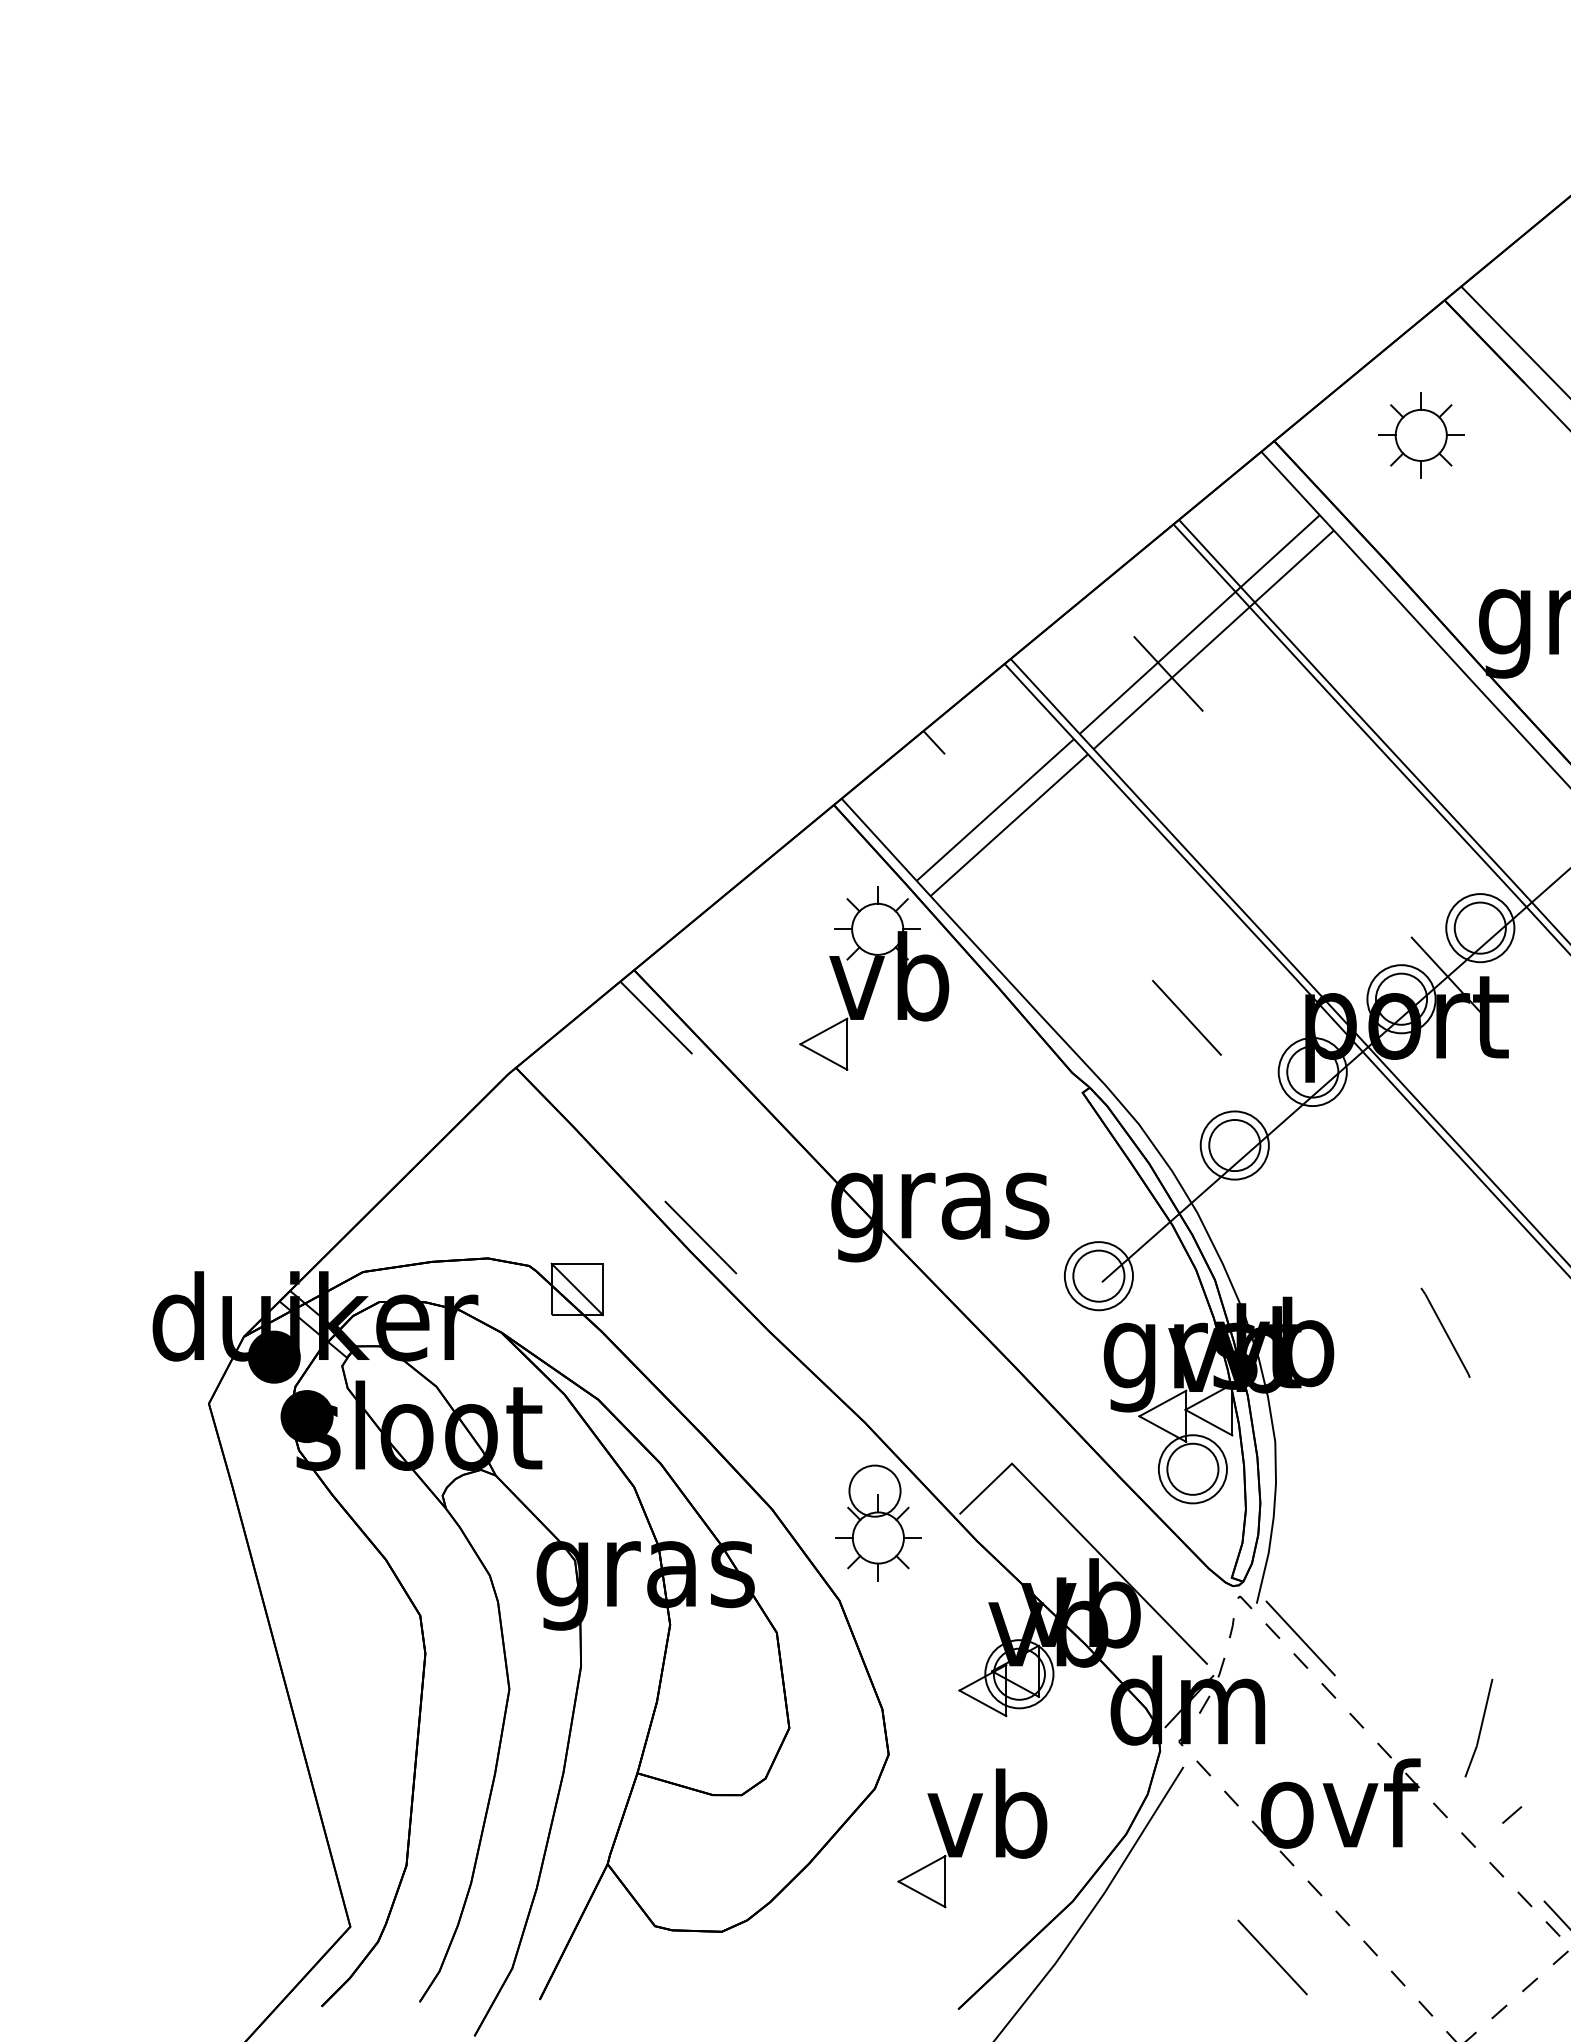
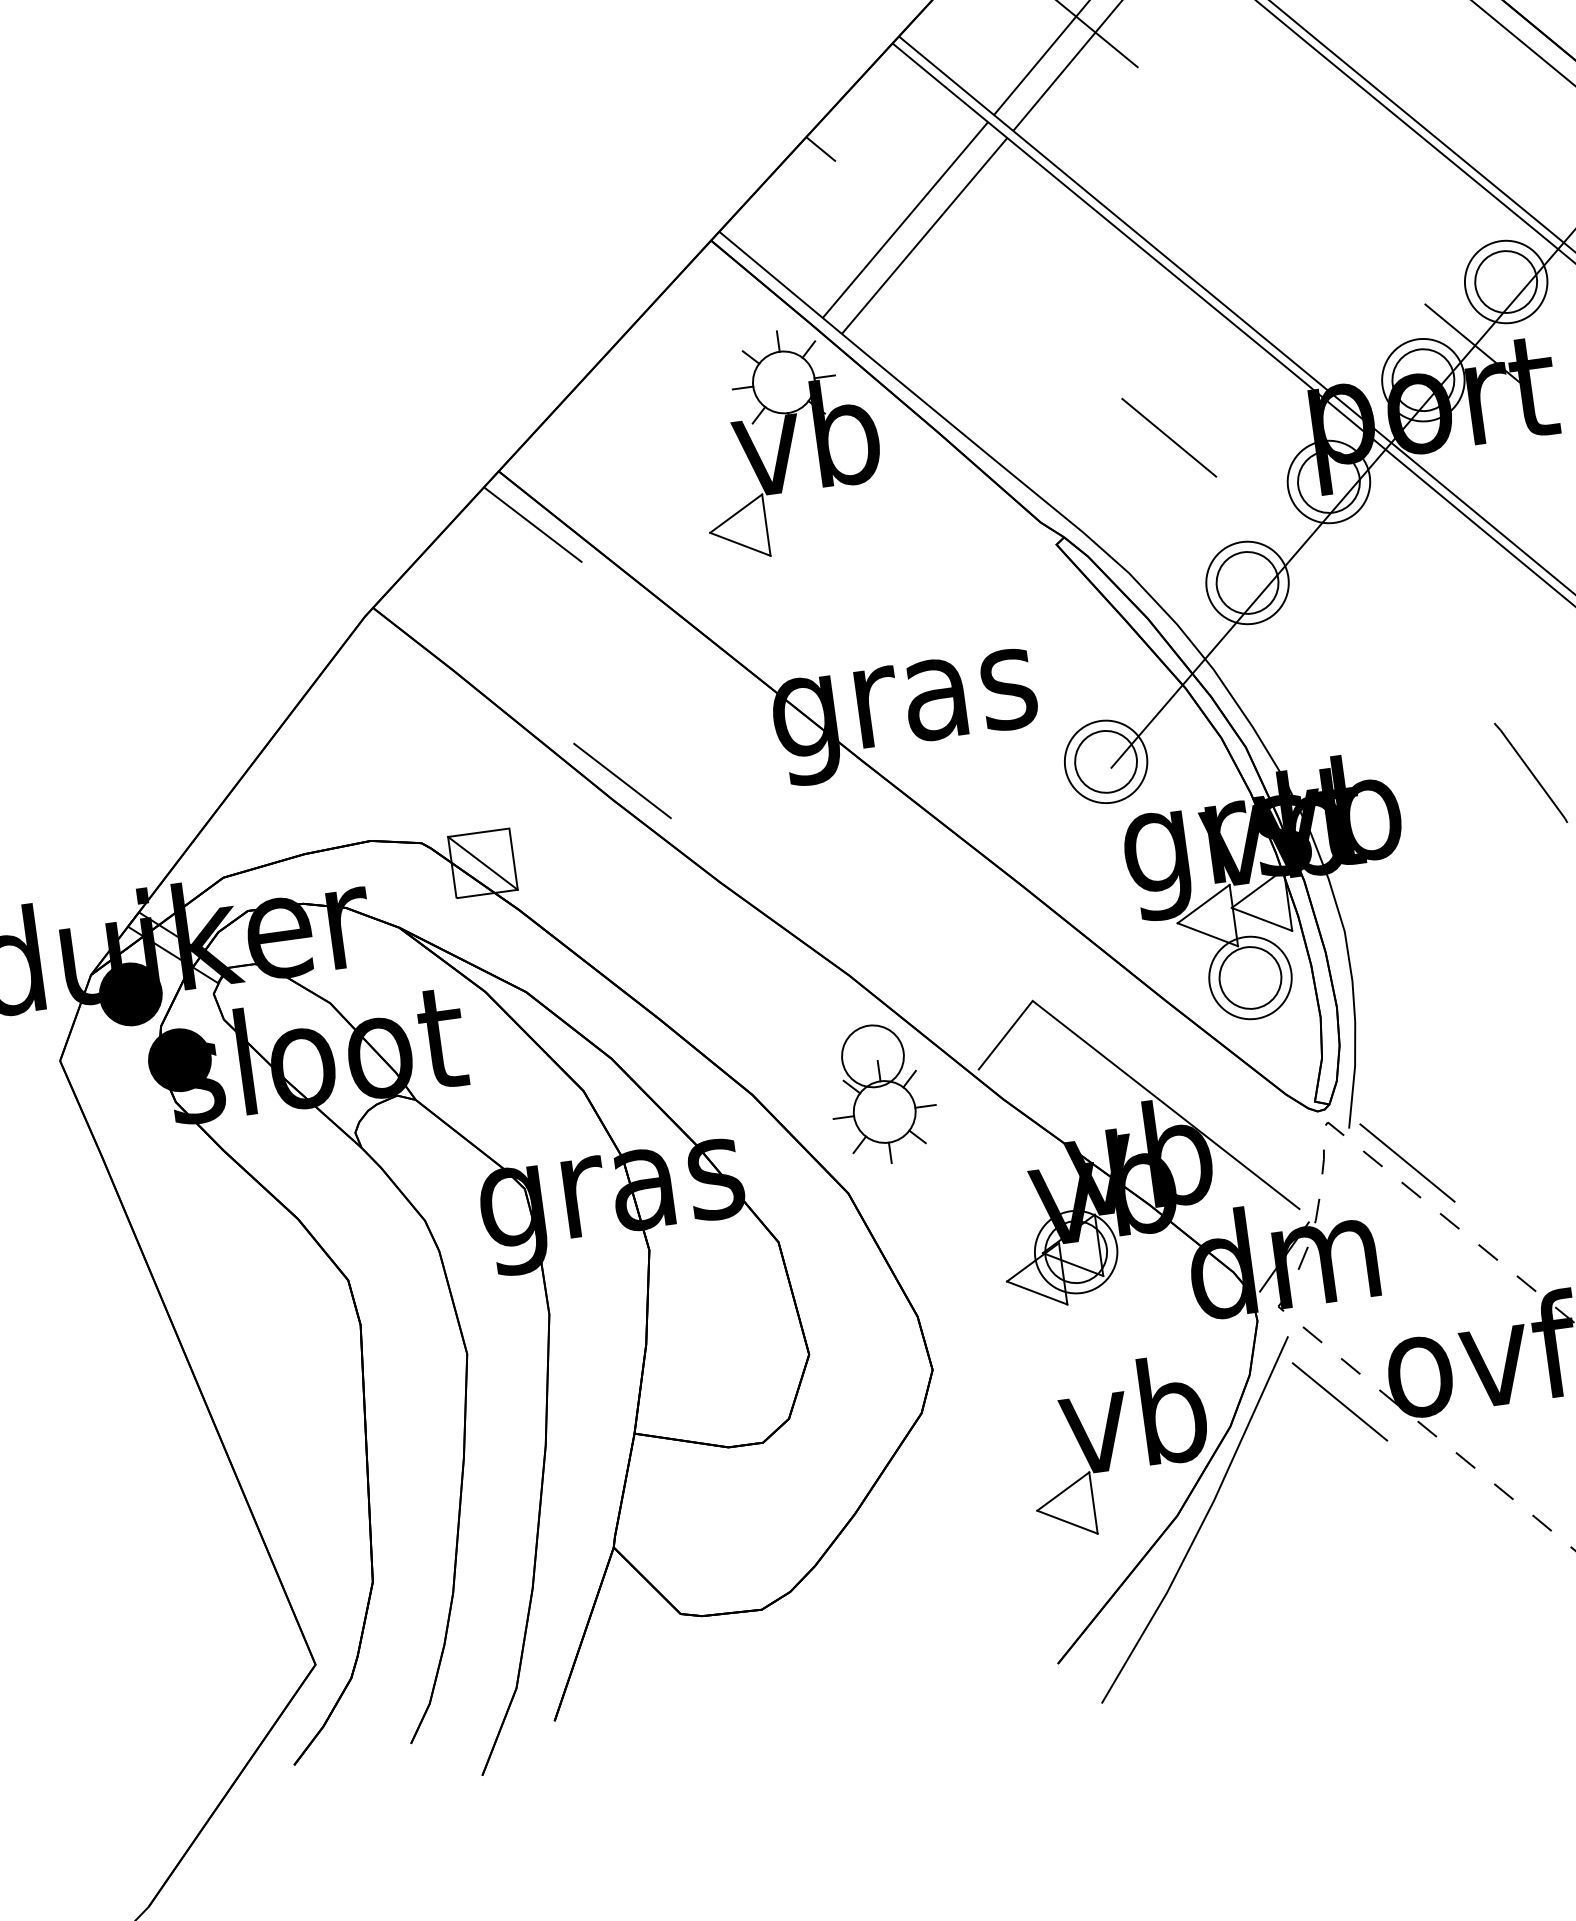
part: (972, 1838) -> (1118, 1446), moved
line: (1272, 1957) -> (1339, 1401), moved

